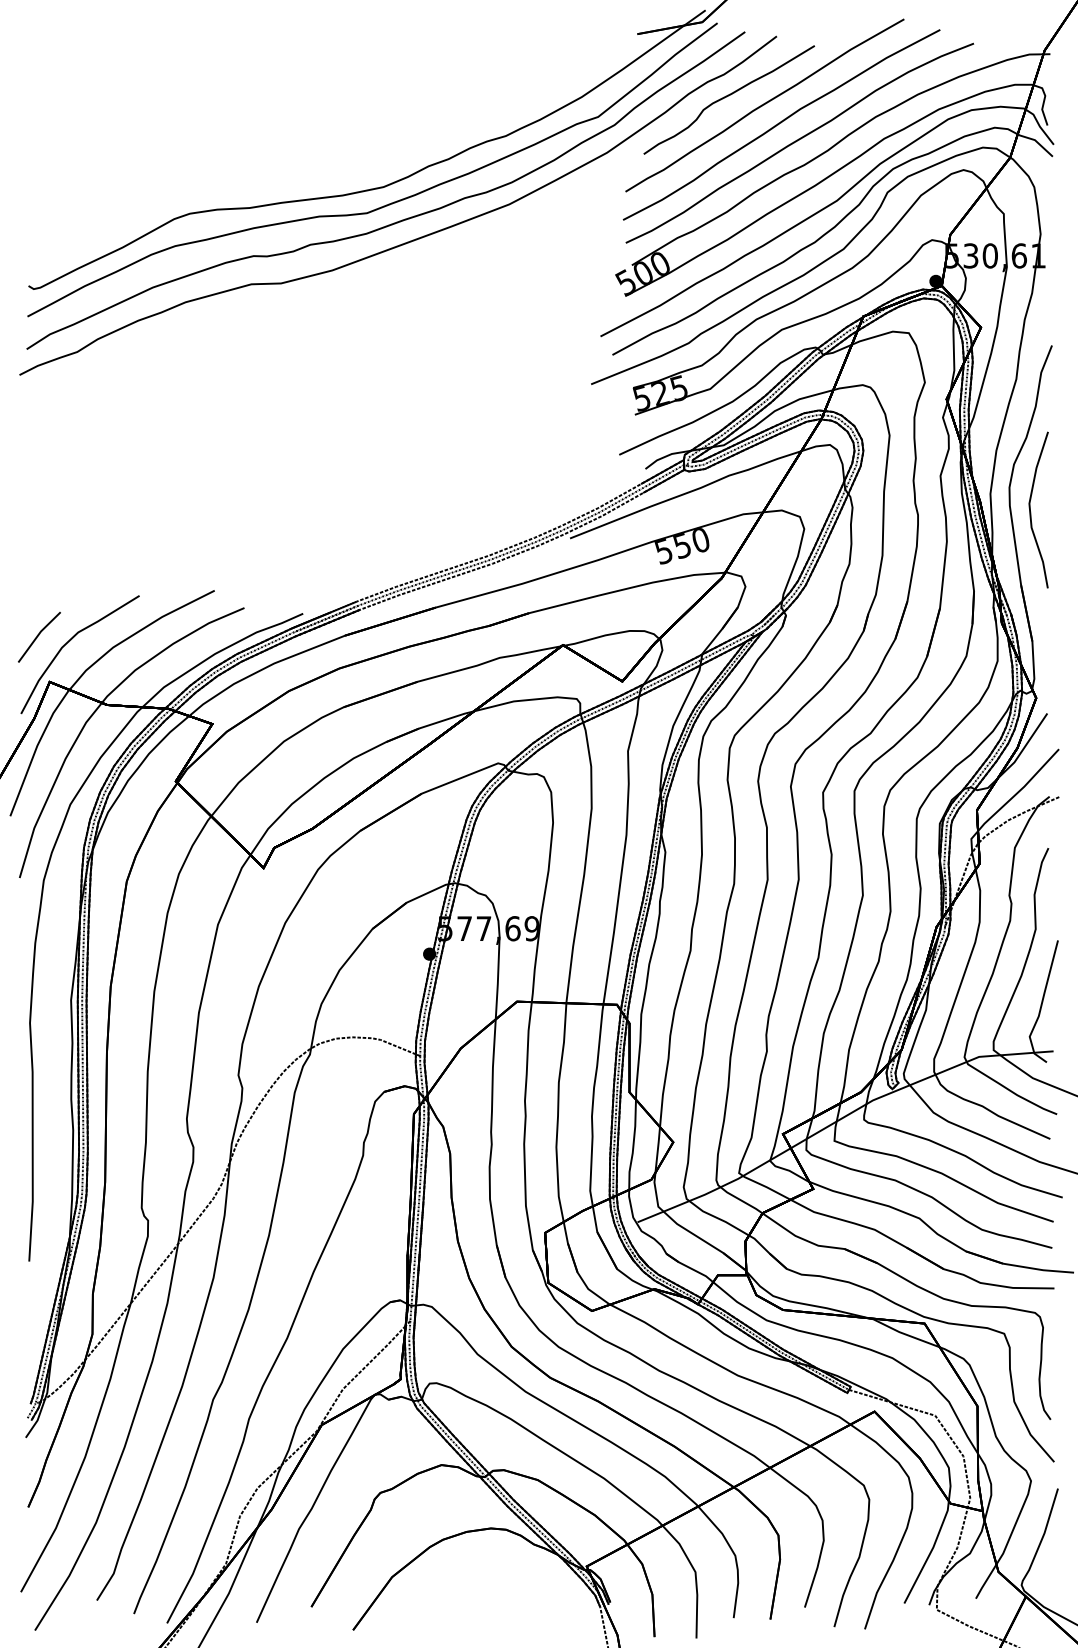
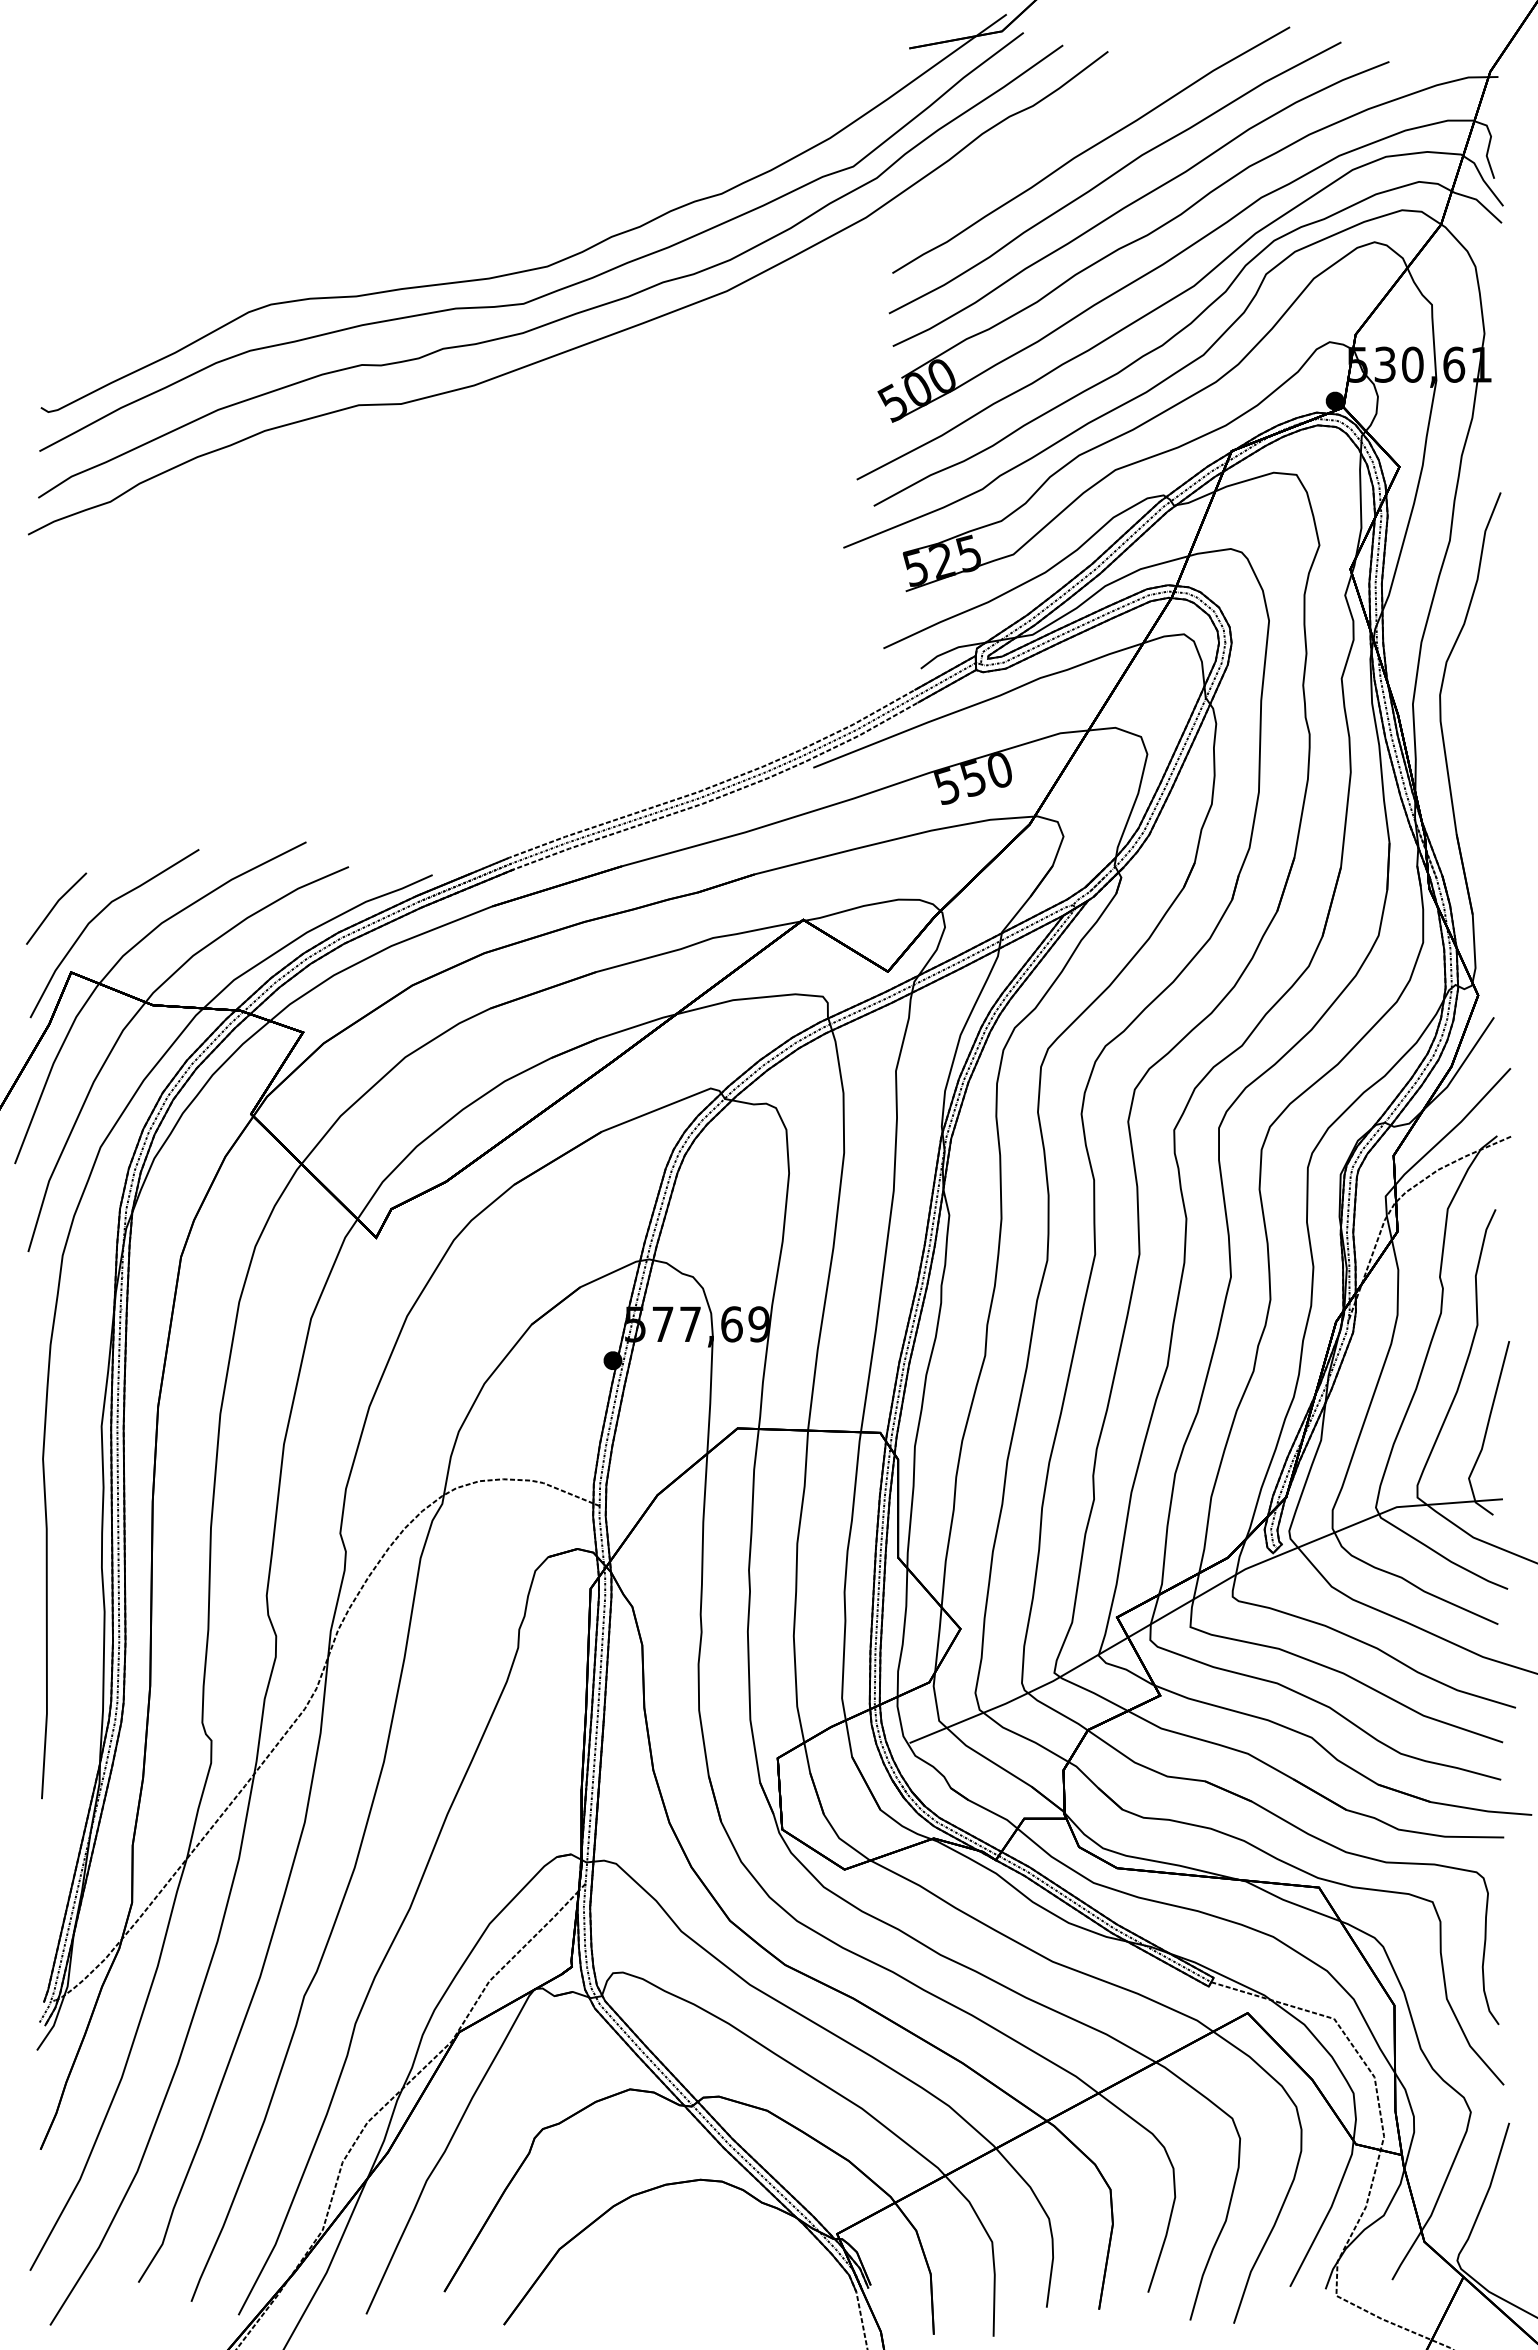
part: (729, 100) -> (1040, 142), removed
curve: (1030, 509) -> (1470, 726), removed

